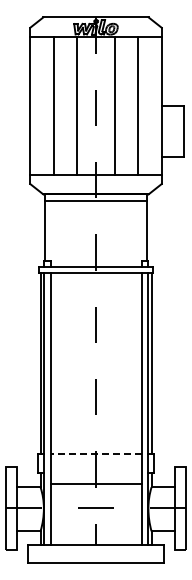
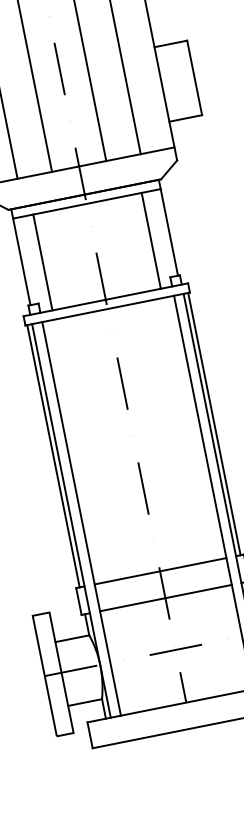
line: (59, 233) -> (43, 261), added
line: (133, 233) -> (150, 240), added
line: (95, 454) -> (159, 571), dashed -> solid
line: (95, 483) -> (164, 598), moved

